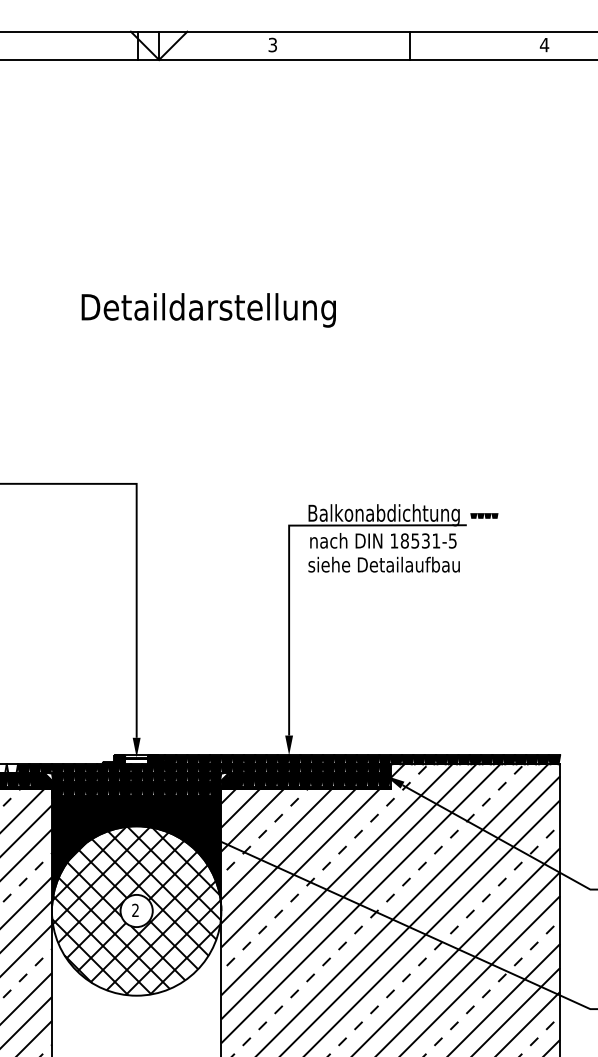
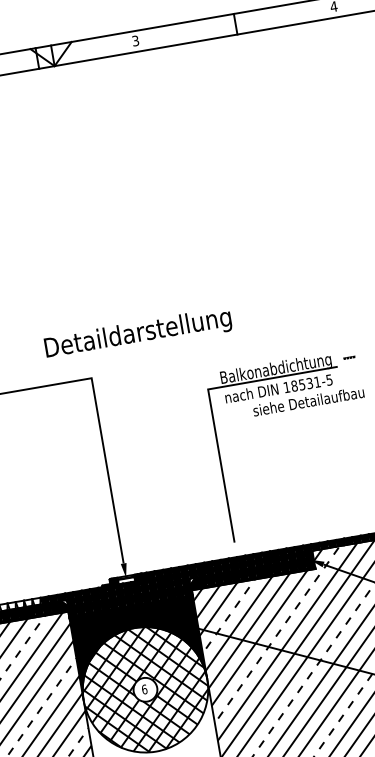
text: (208, 310) -> (138, 334), moved
part: (484, 515) -> (349, 357), size x0.6
text: (383, 564) -> (308, 401), moved
fill: (289, 745) -> (236, 549), removed
text: (135, 910) -> (144, 689), 2 -> 6

